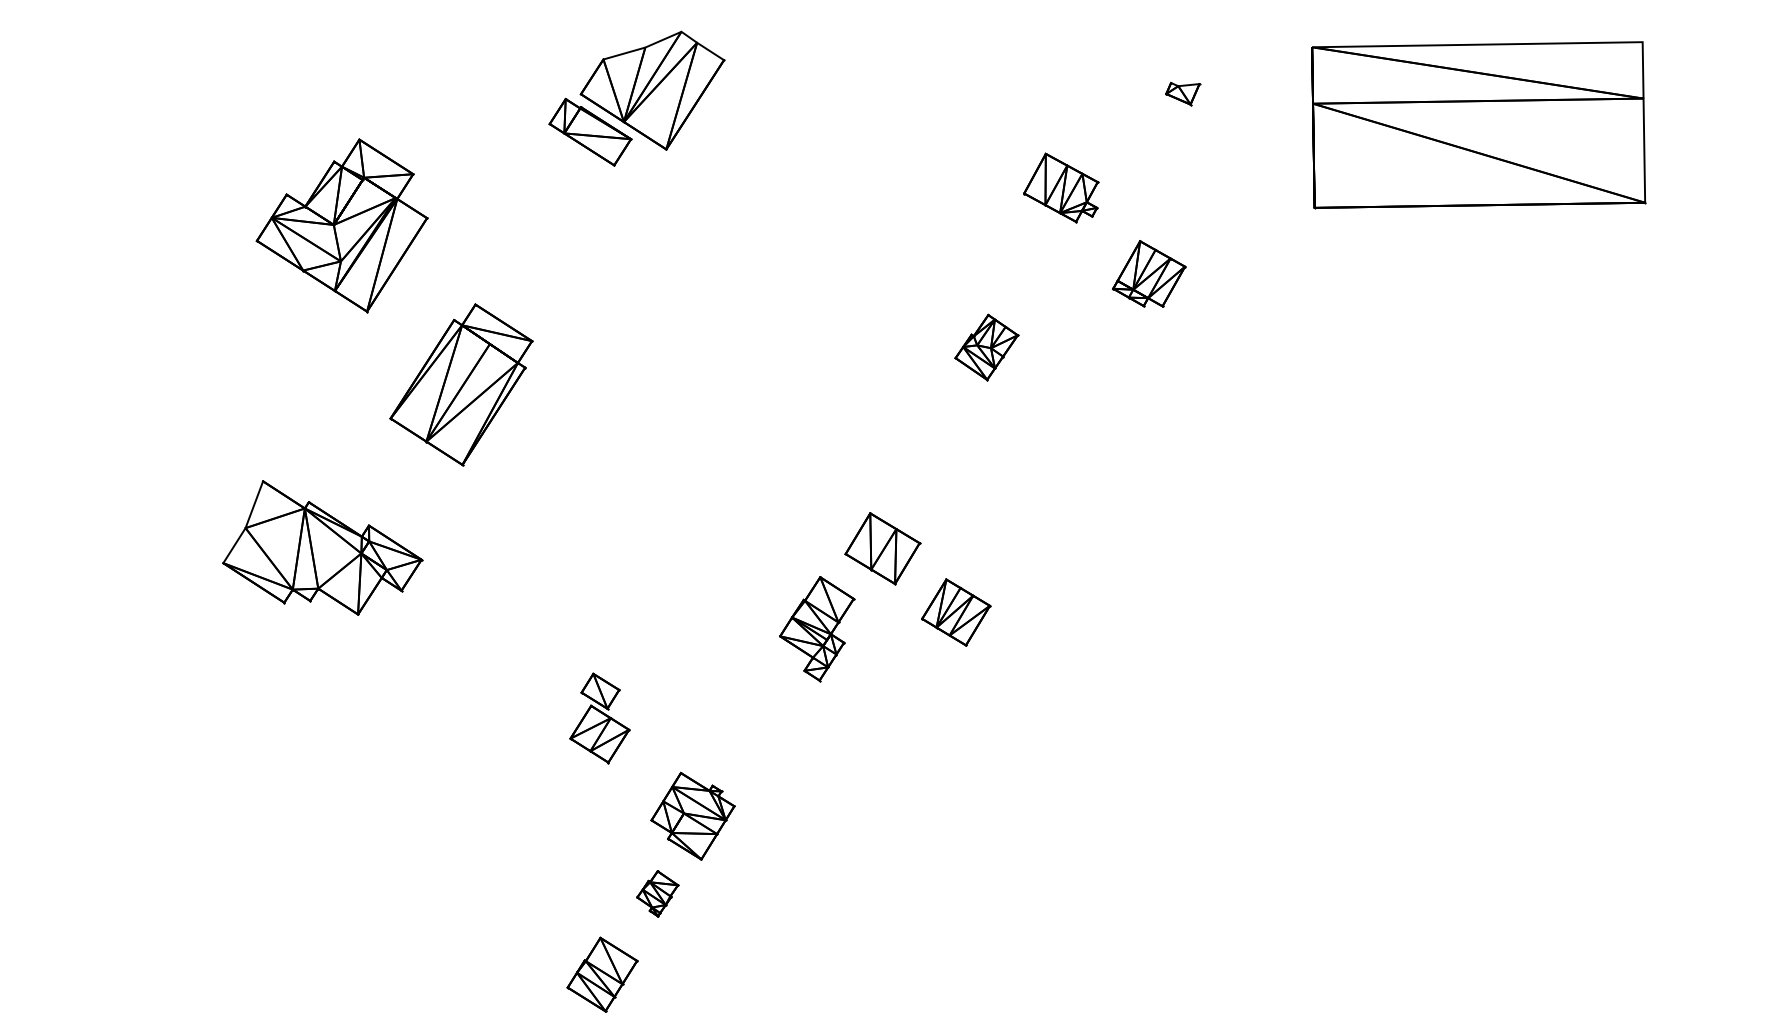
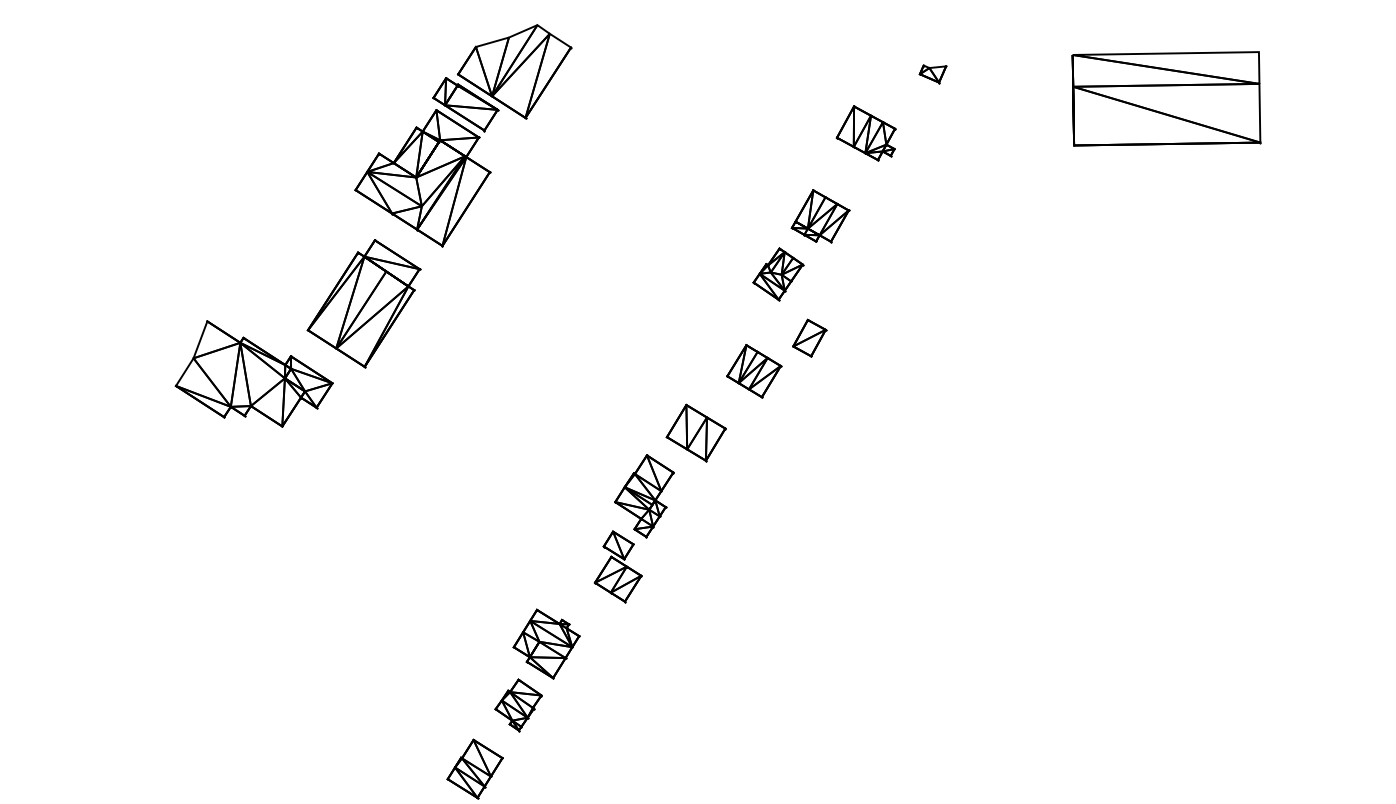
part: (1479, 125) -> (1167, 99), size x0.71
part: (1061, 187) -> (866, 132), moved
part: (341, 225) -> (422, 177), moved
part: (1149, 273) -> (820, 215), moved
part: (1026, 428) -> (809, 338), added
part: (322, 547) -> (254, 373), moved
part: (956, 612) -> (754, 371), moved
part: (599, 718) -> (617, 566), moved
part: (657, 893) -> (518, 704), size x1.43

